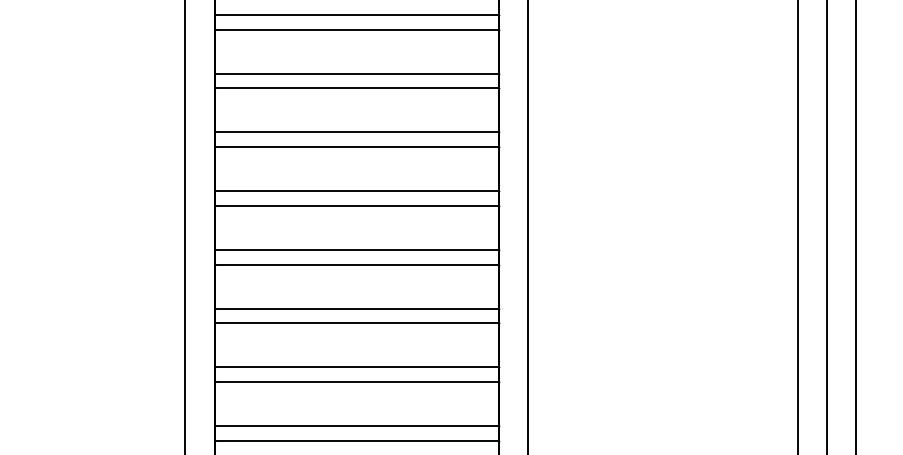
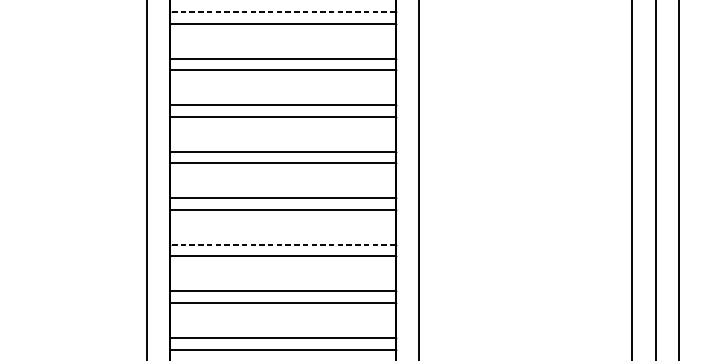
line: (356, 14) -> (282, 11), solid -> dashed
line: (356, 308) -> (282, 244), solid -> dashed

